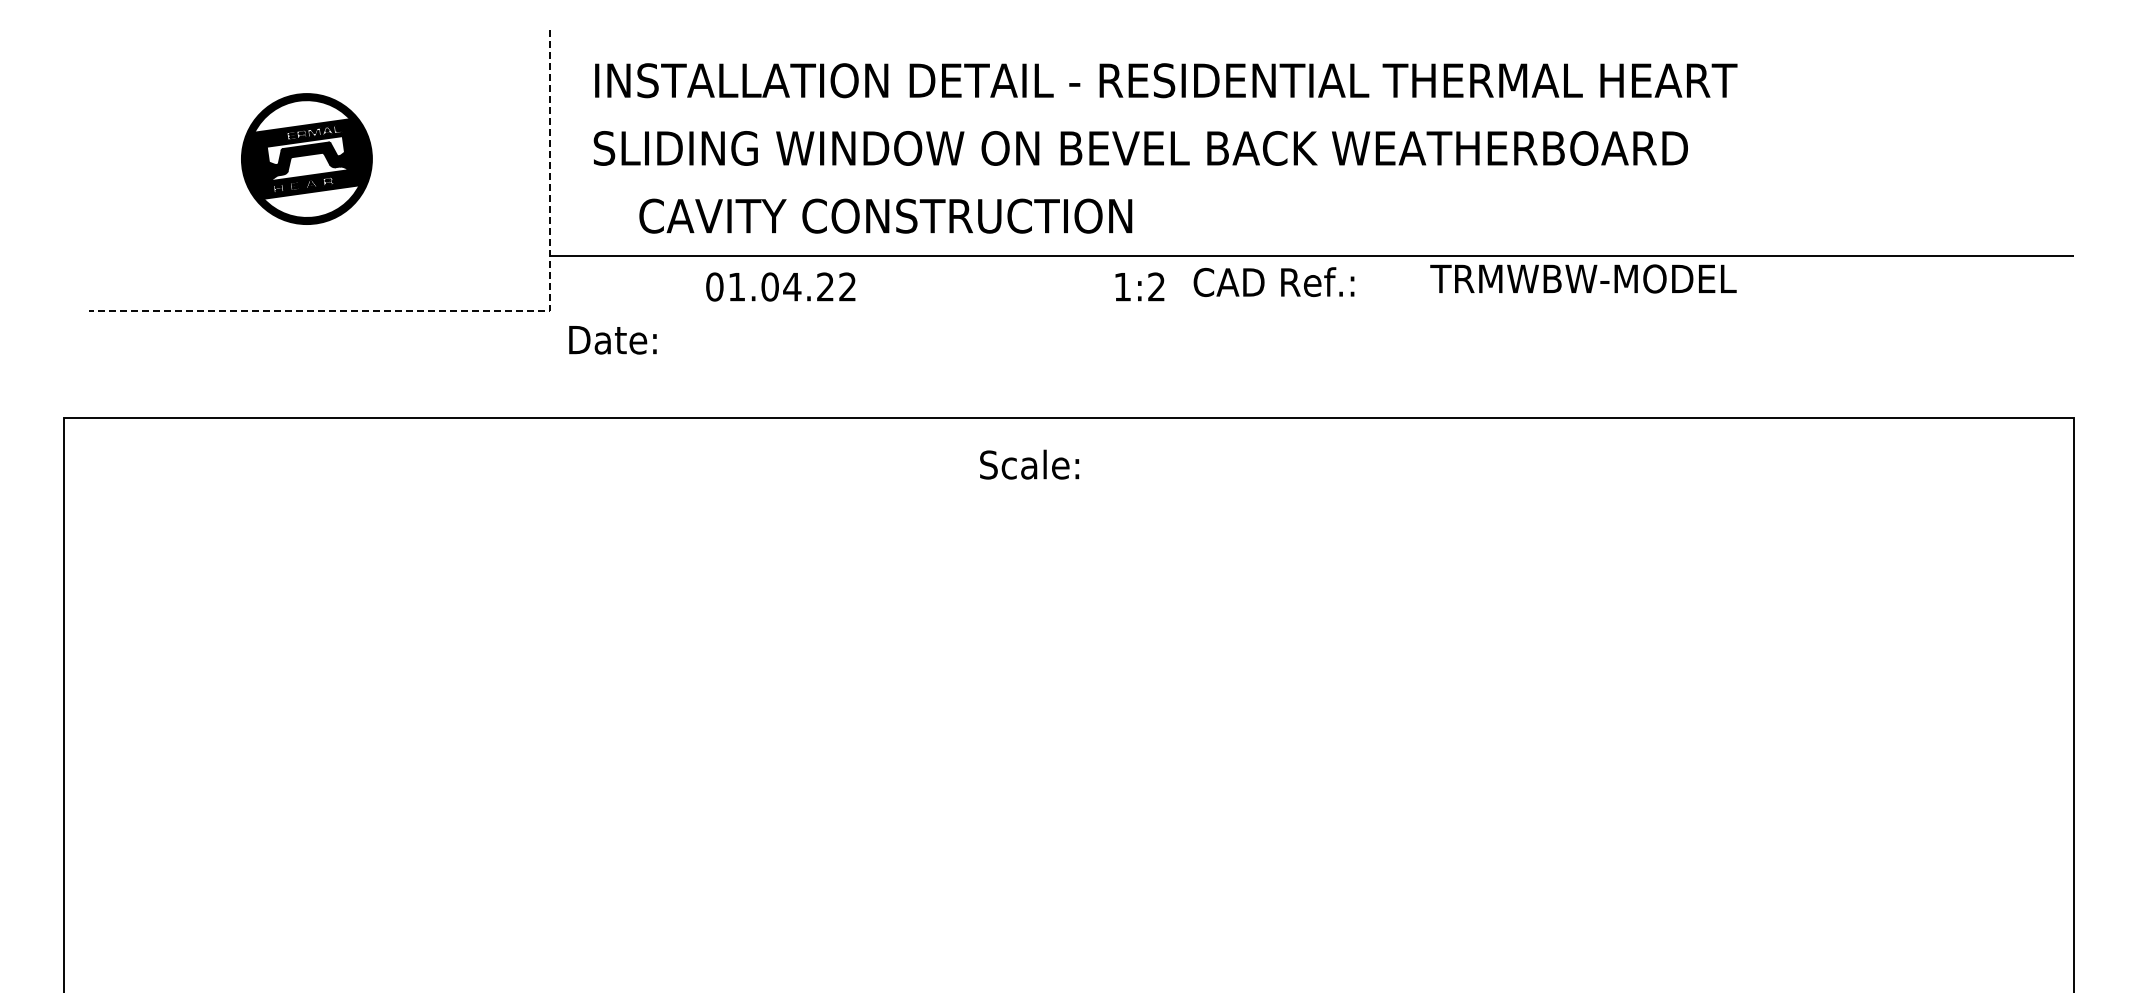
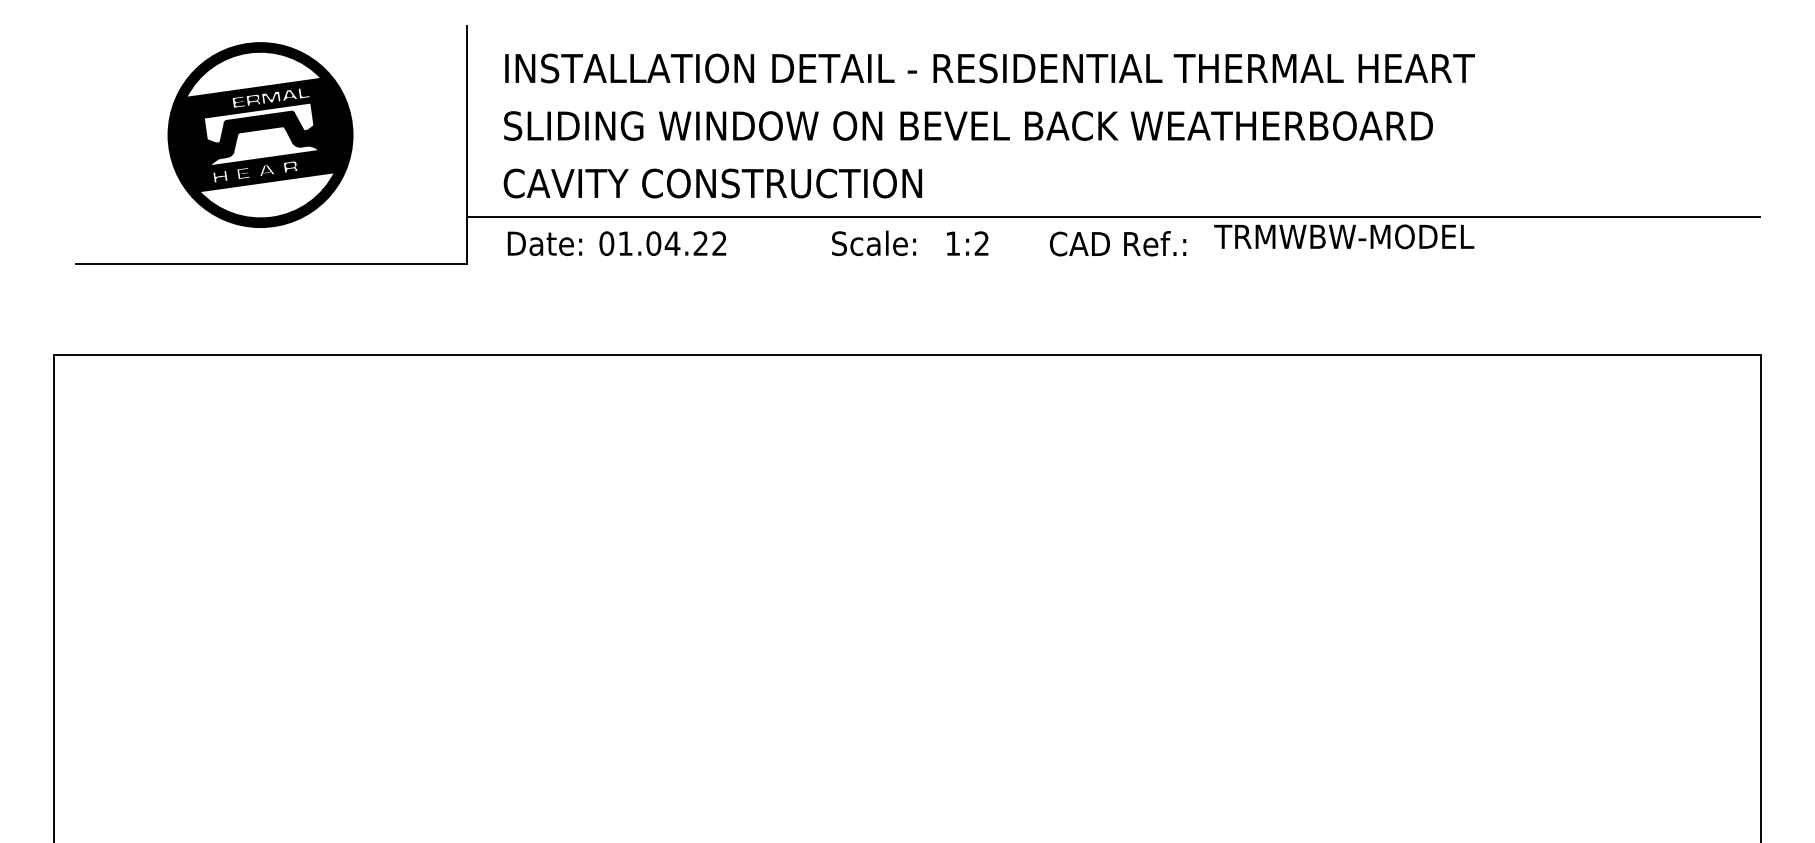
part: (306, 158) -> (260, 134), size x1.67
text: (885, 215) -> (712, 182), moved
text: (1273, 282) -> (1117, 244), moved
line: (460, 311) -> (390, 264), dashed -> solid
text: (612, 340) -> (544, 244), moved
text: (1029, 464) -> (873, 243), moved

